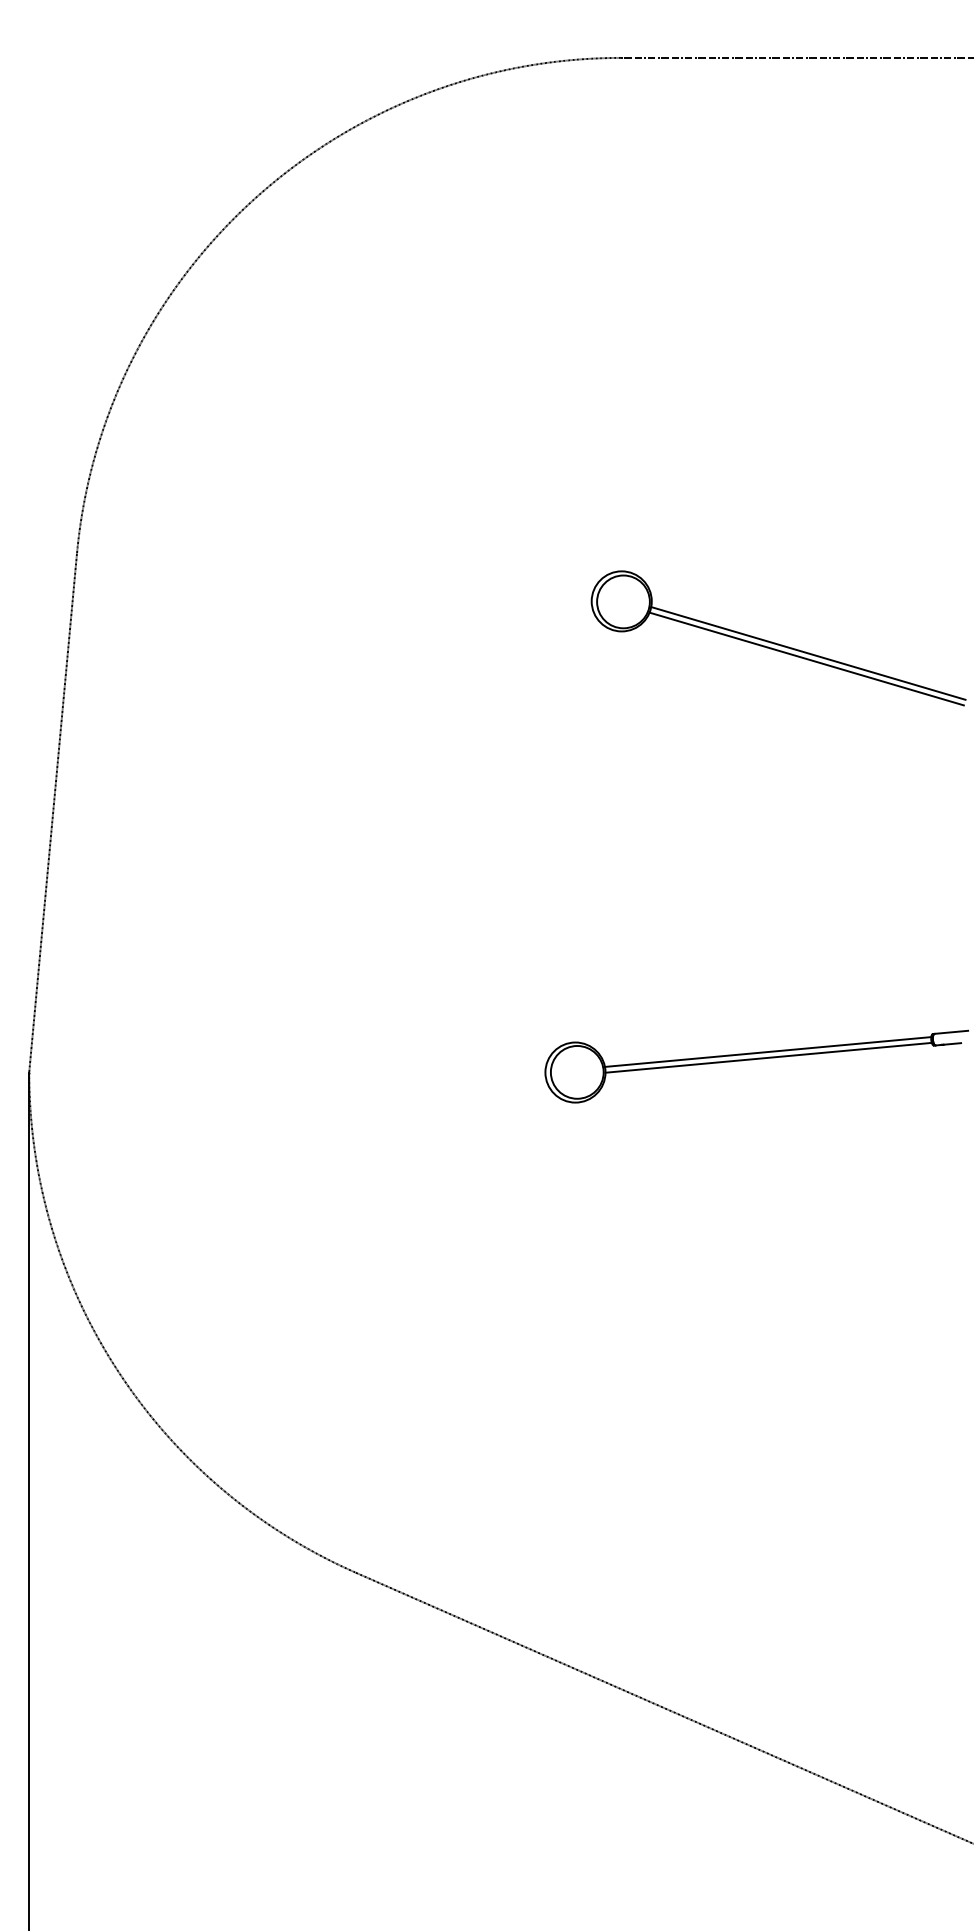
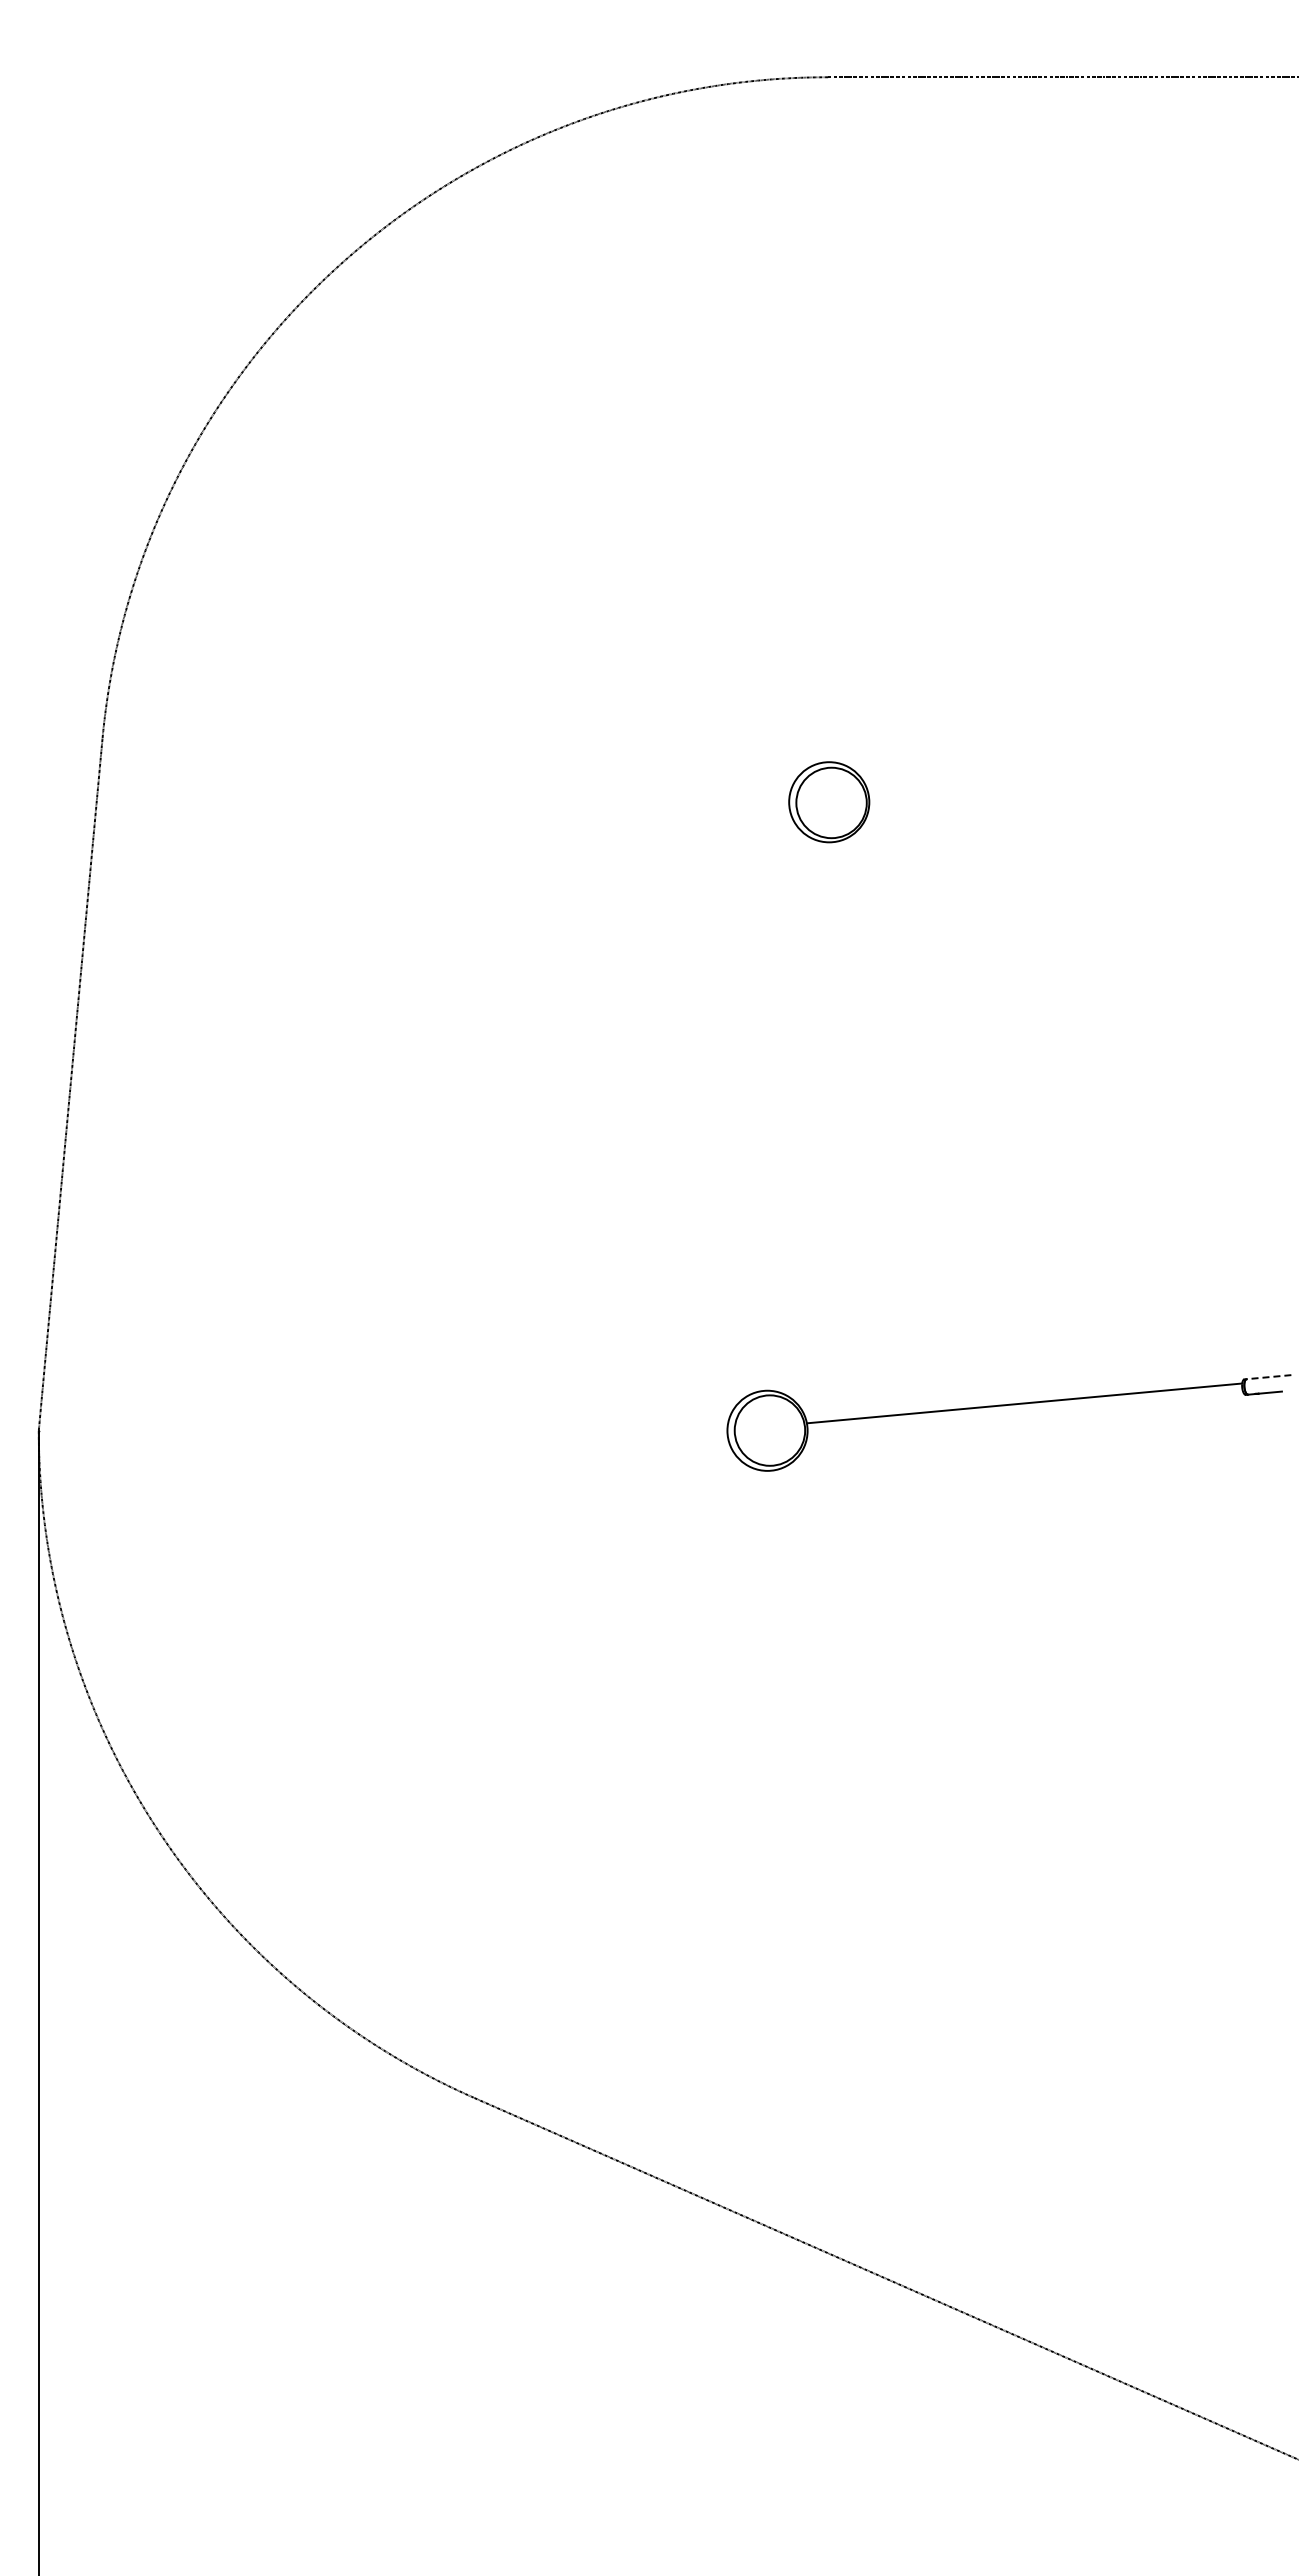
line: (807, 653) -> (1077, 871), removed
line: (806, 659) -> (1075, 879), removed
line: (951, 1032) -> (1268, 1377), solid -> dashed
line: (768, 1058) -> (1024, 1411), removed

